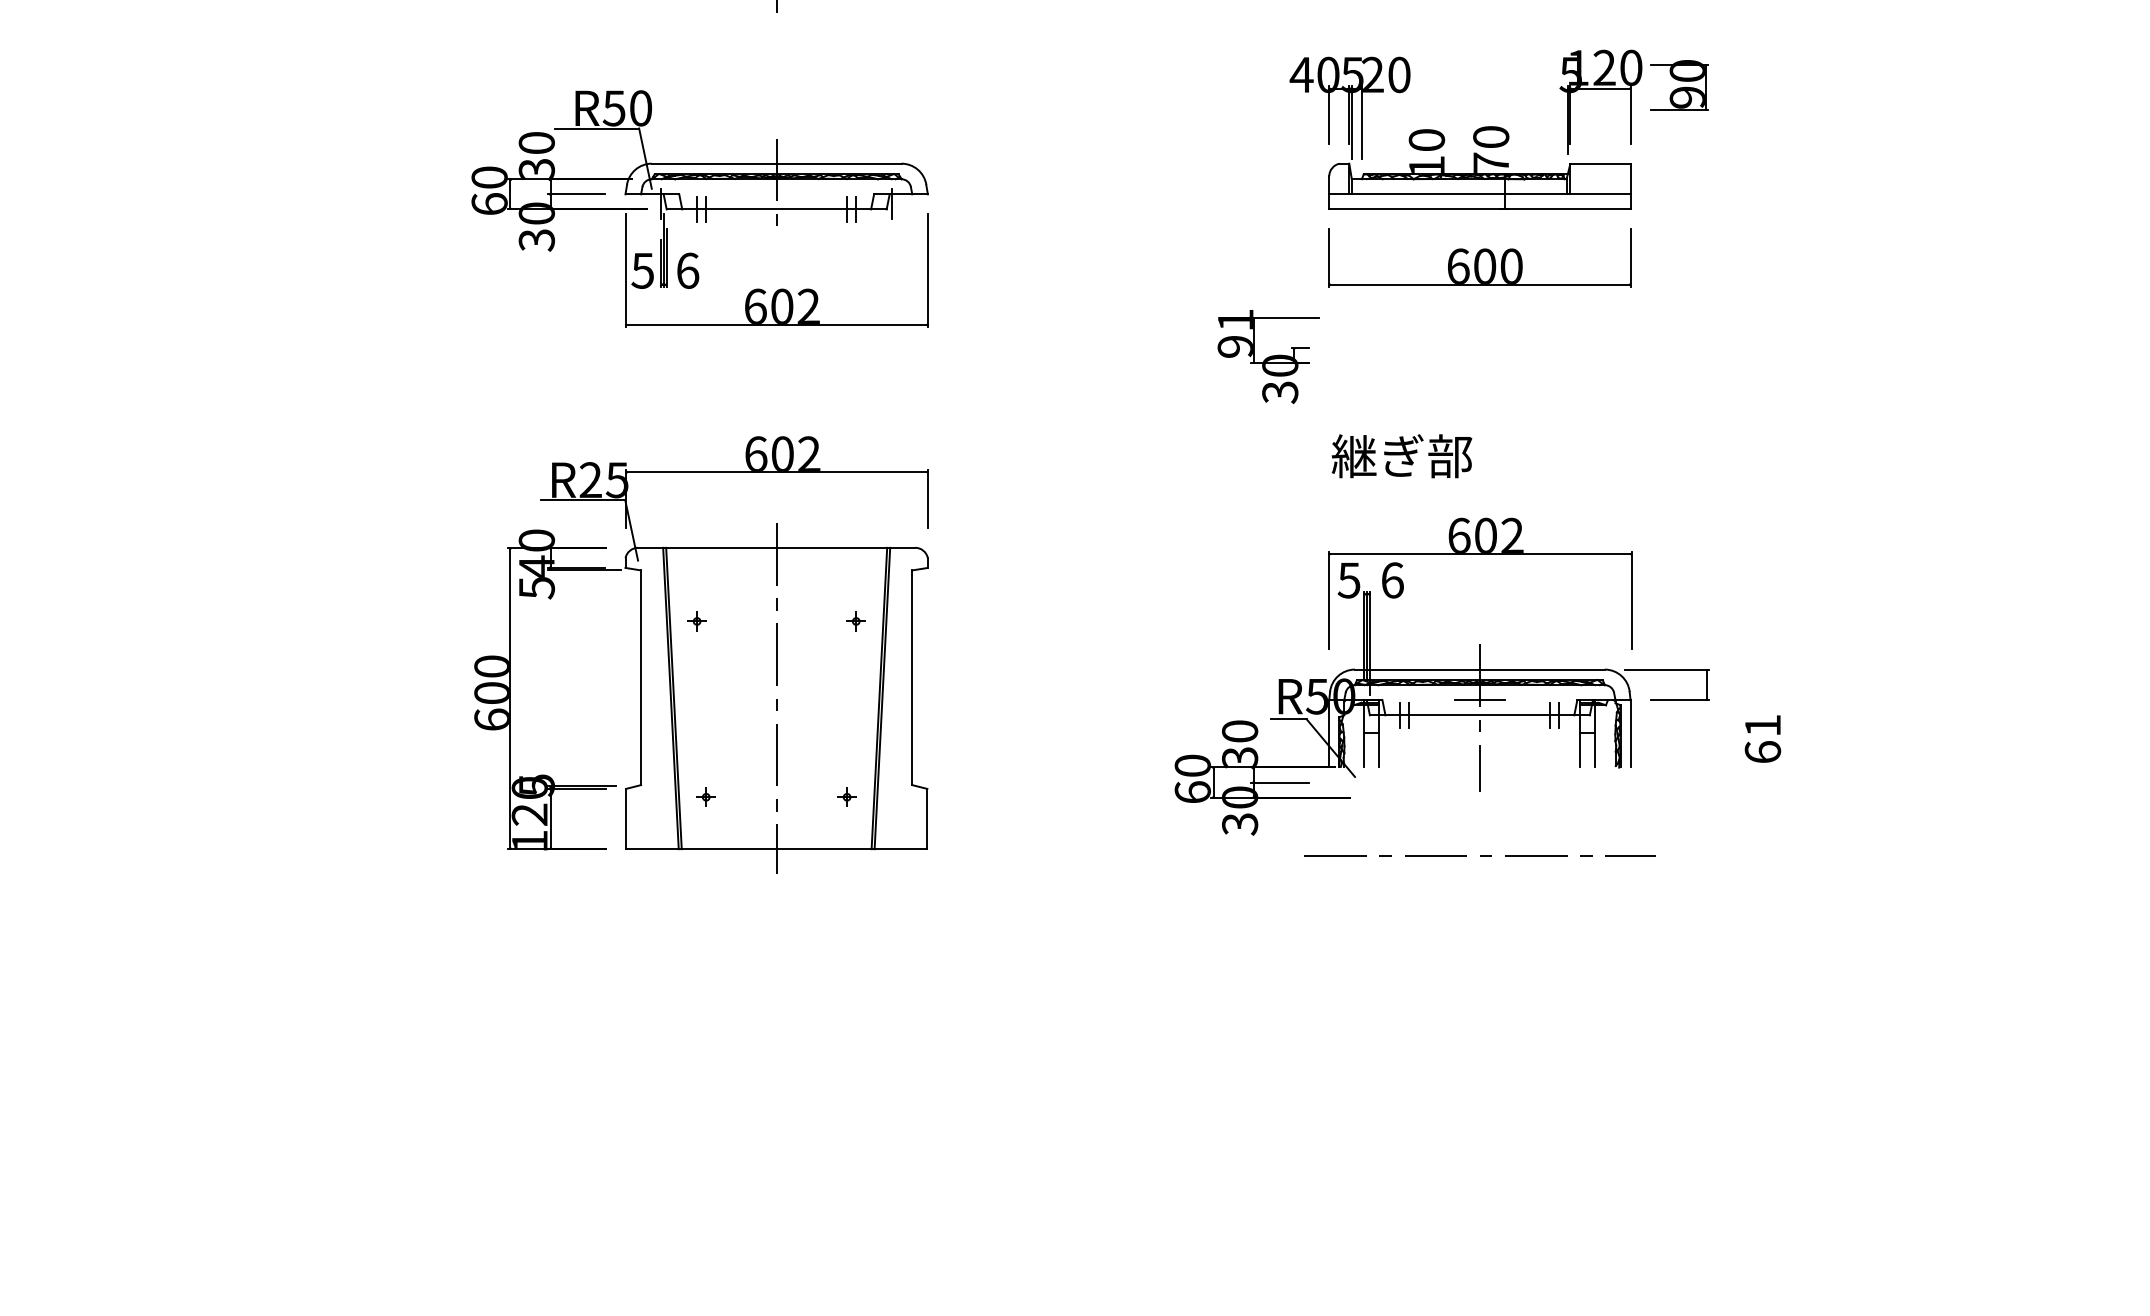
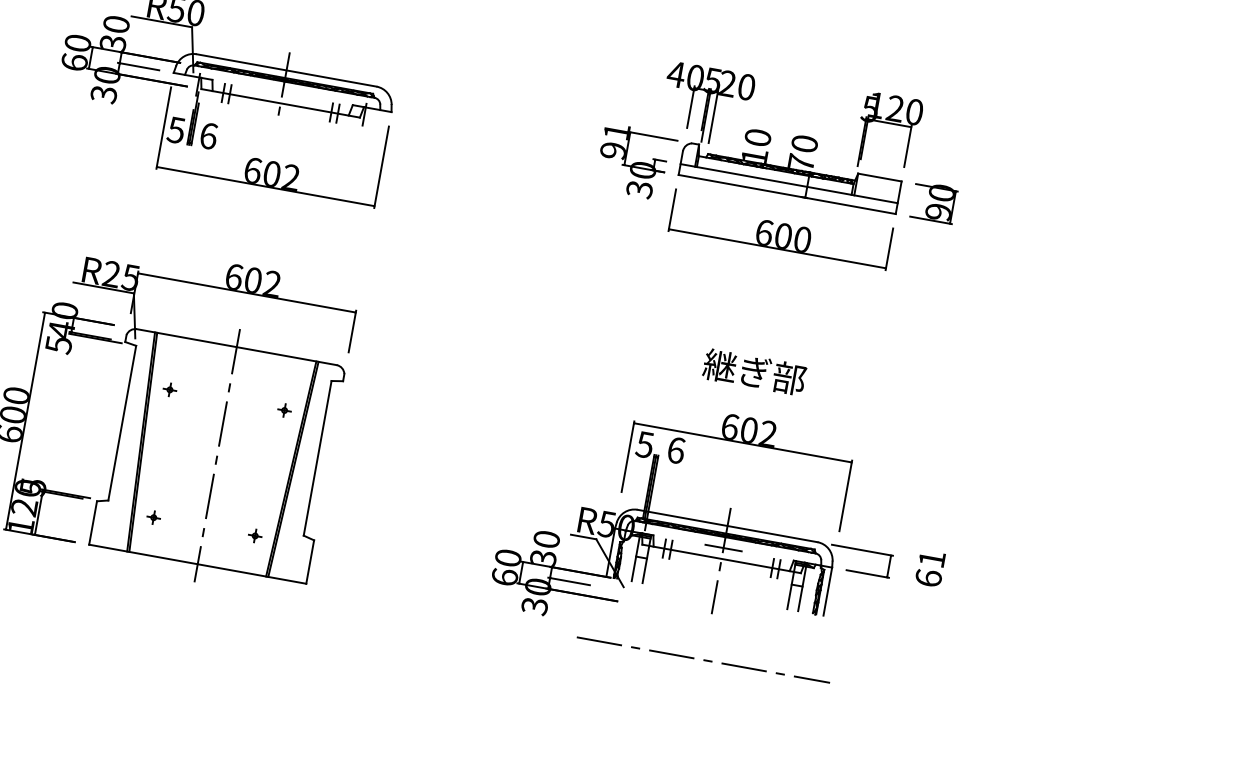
part: (1679, 85) -> (934, 202), moved
part: (1268, 356) -> (635, 162), moved
text: (1401, 456) -> (754, 372), moved
text: (1762, 738) -> (930, 568), moved

